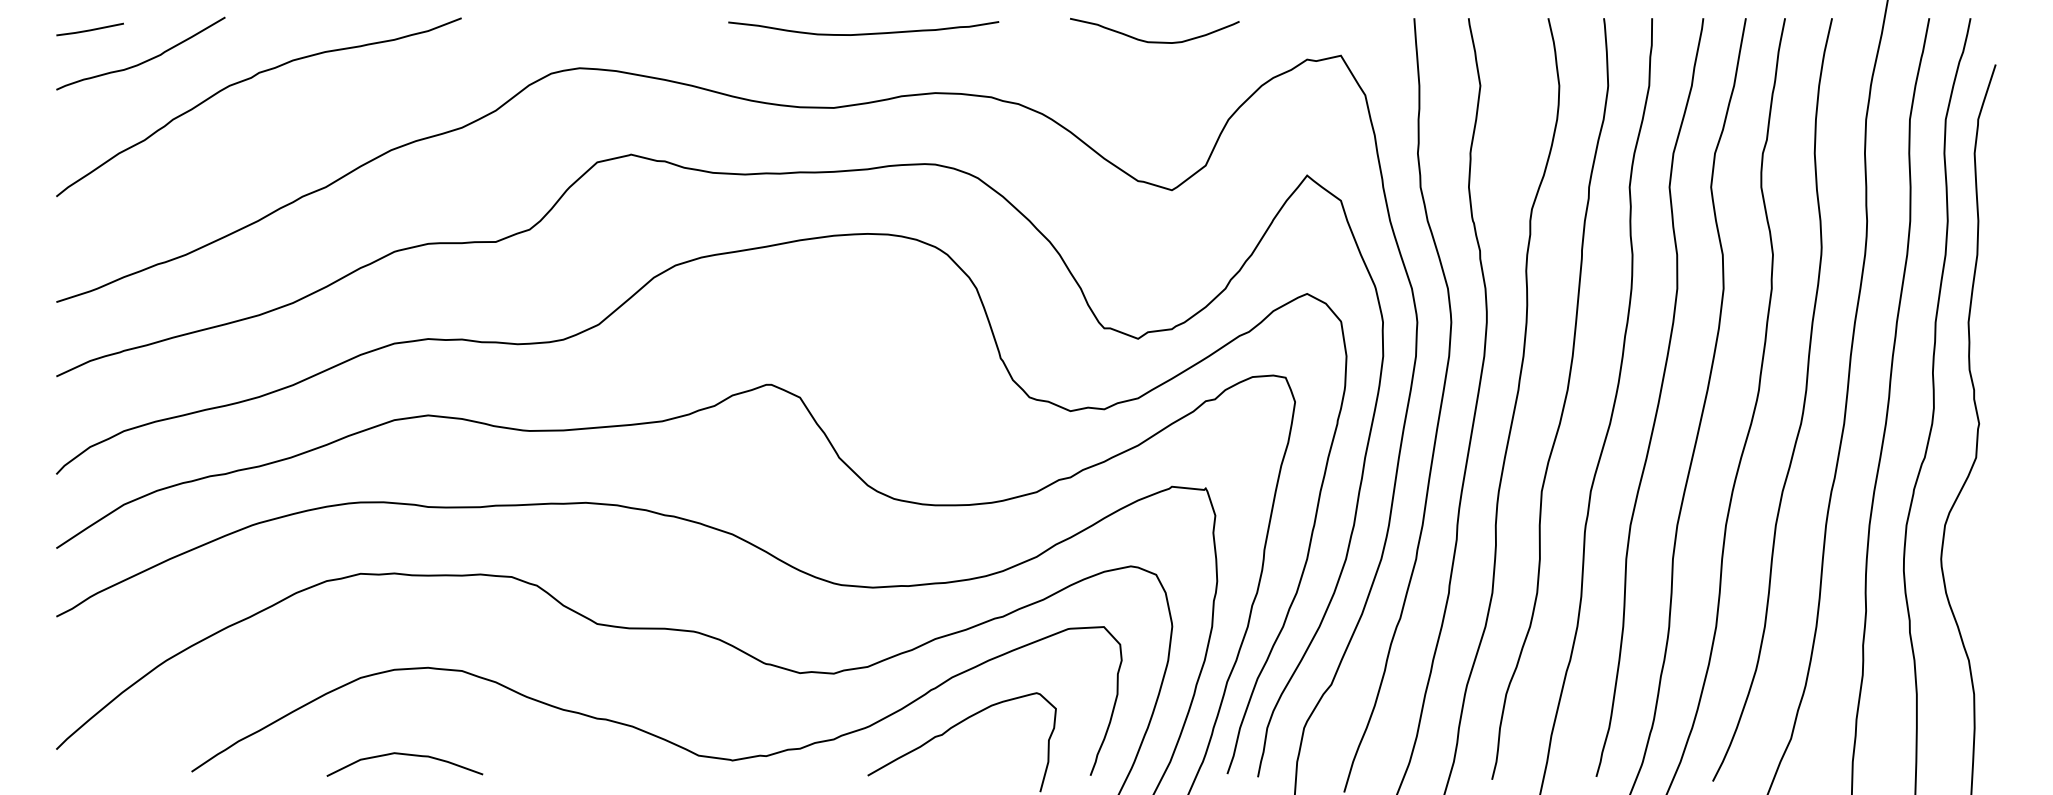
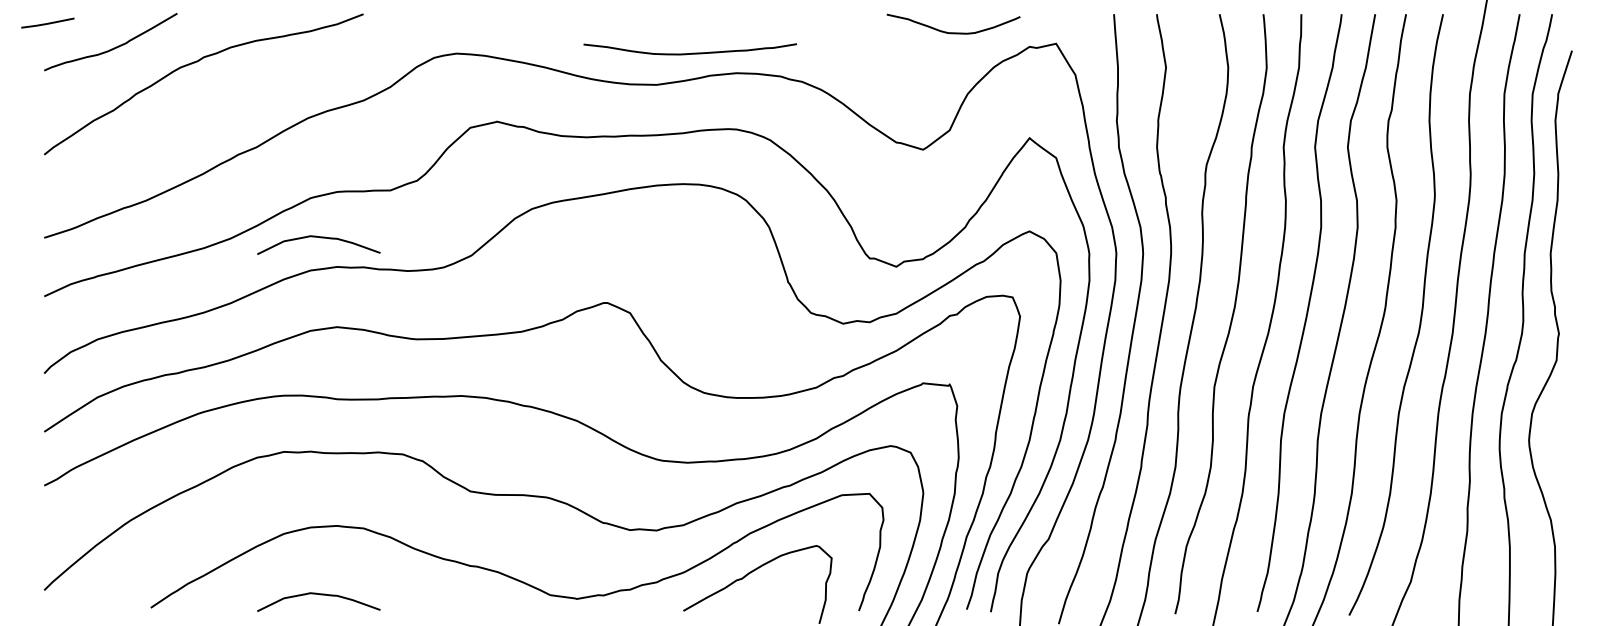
line: (89, 28) -> (47, 22), moved
curve: (862, 33) -> (689, 53), moved
curve: (1154, 41) -> (953, 32), moved
curve: (407, 302) -> (320, 238), added

